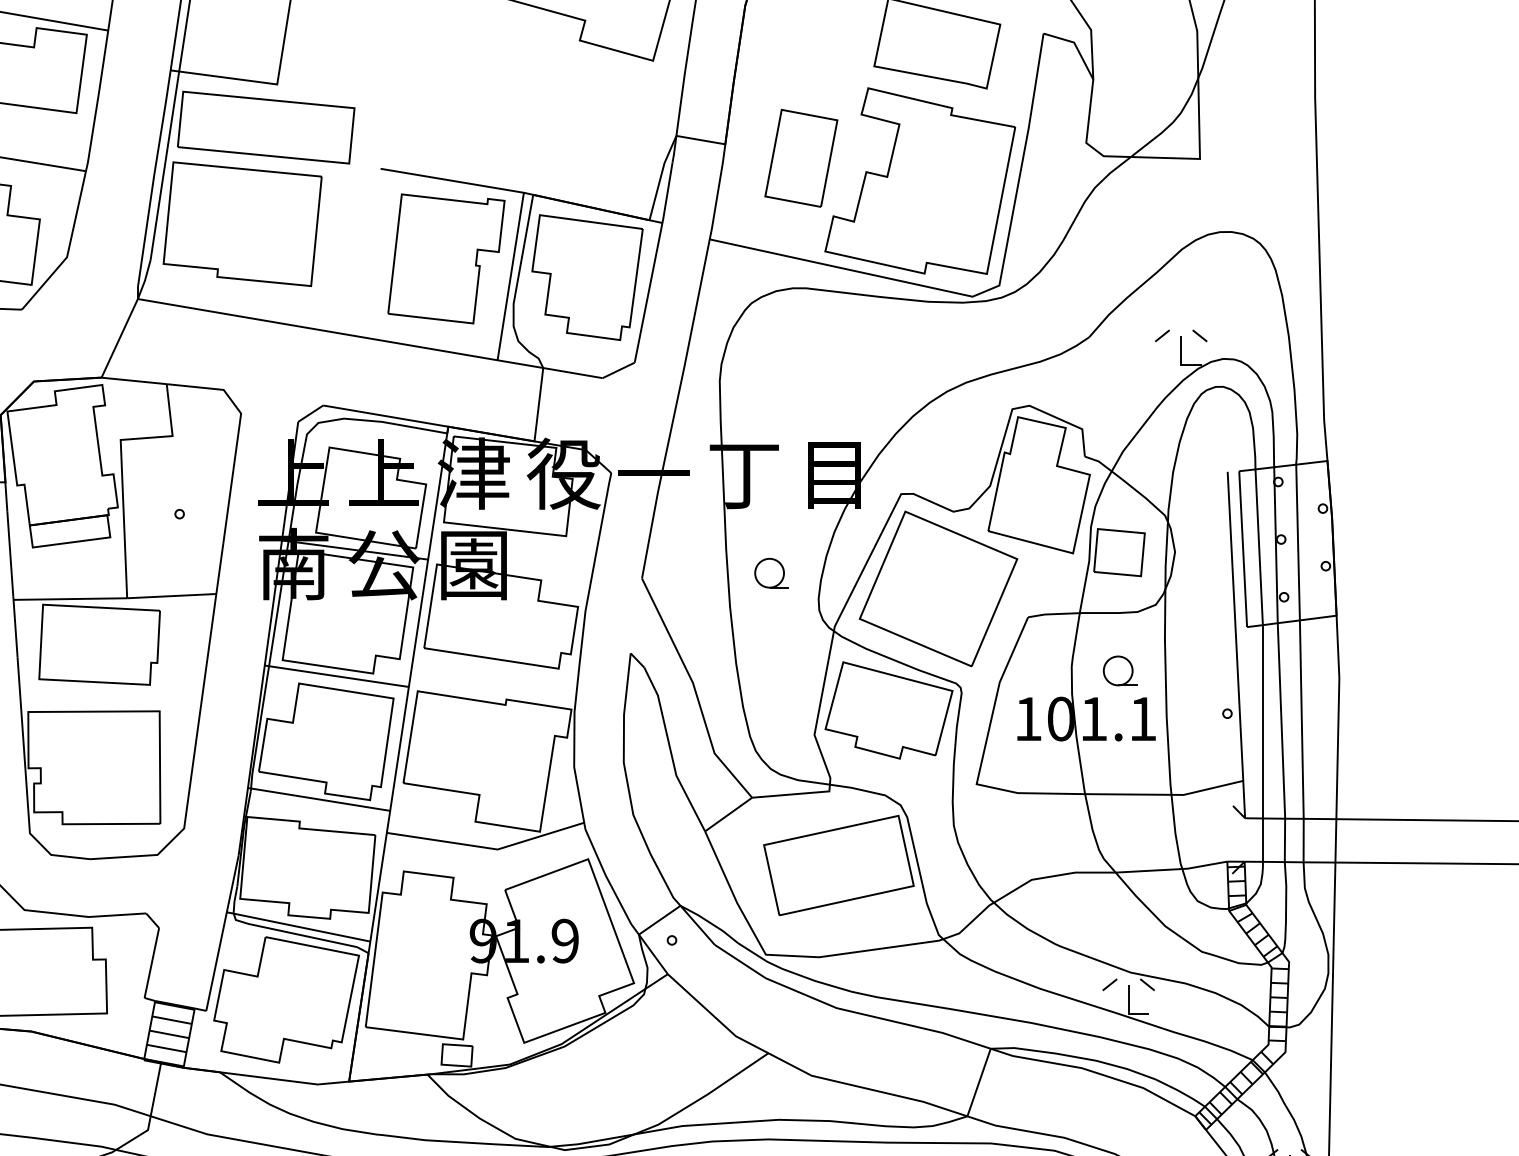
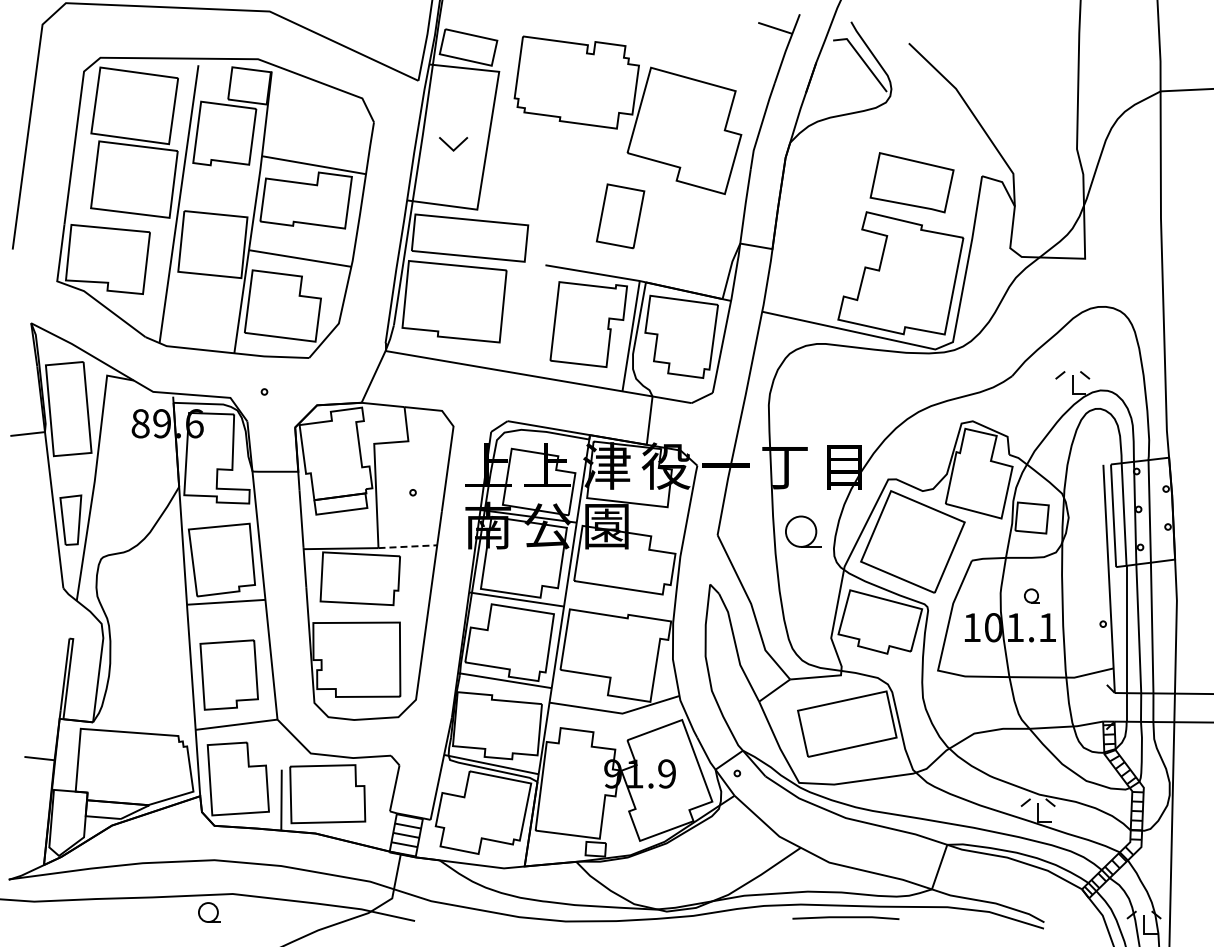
part: (801, 158) -> (620, 216), moved
part: (770, 573) -> (802, 531), size x1.6
line: (172, 595) -> (408, 546), solid -> dashed
part: (1118, 670) -> (1031, 595), size x0.7

